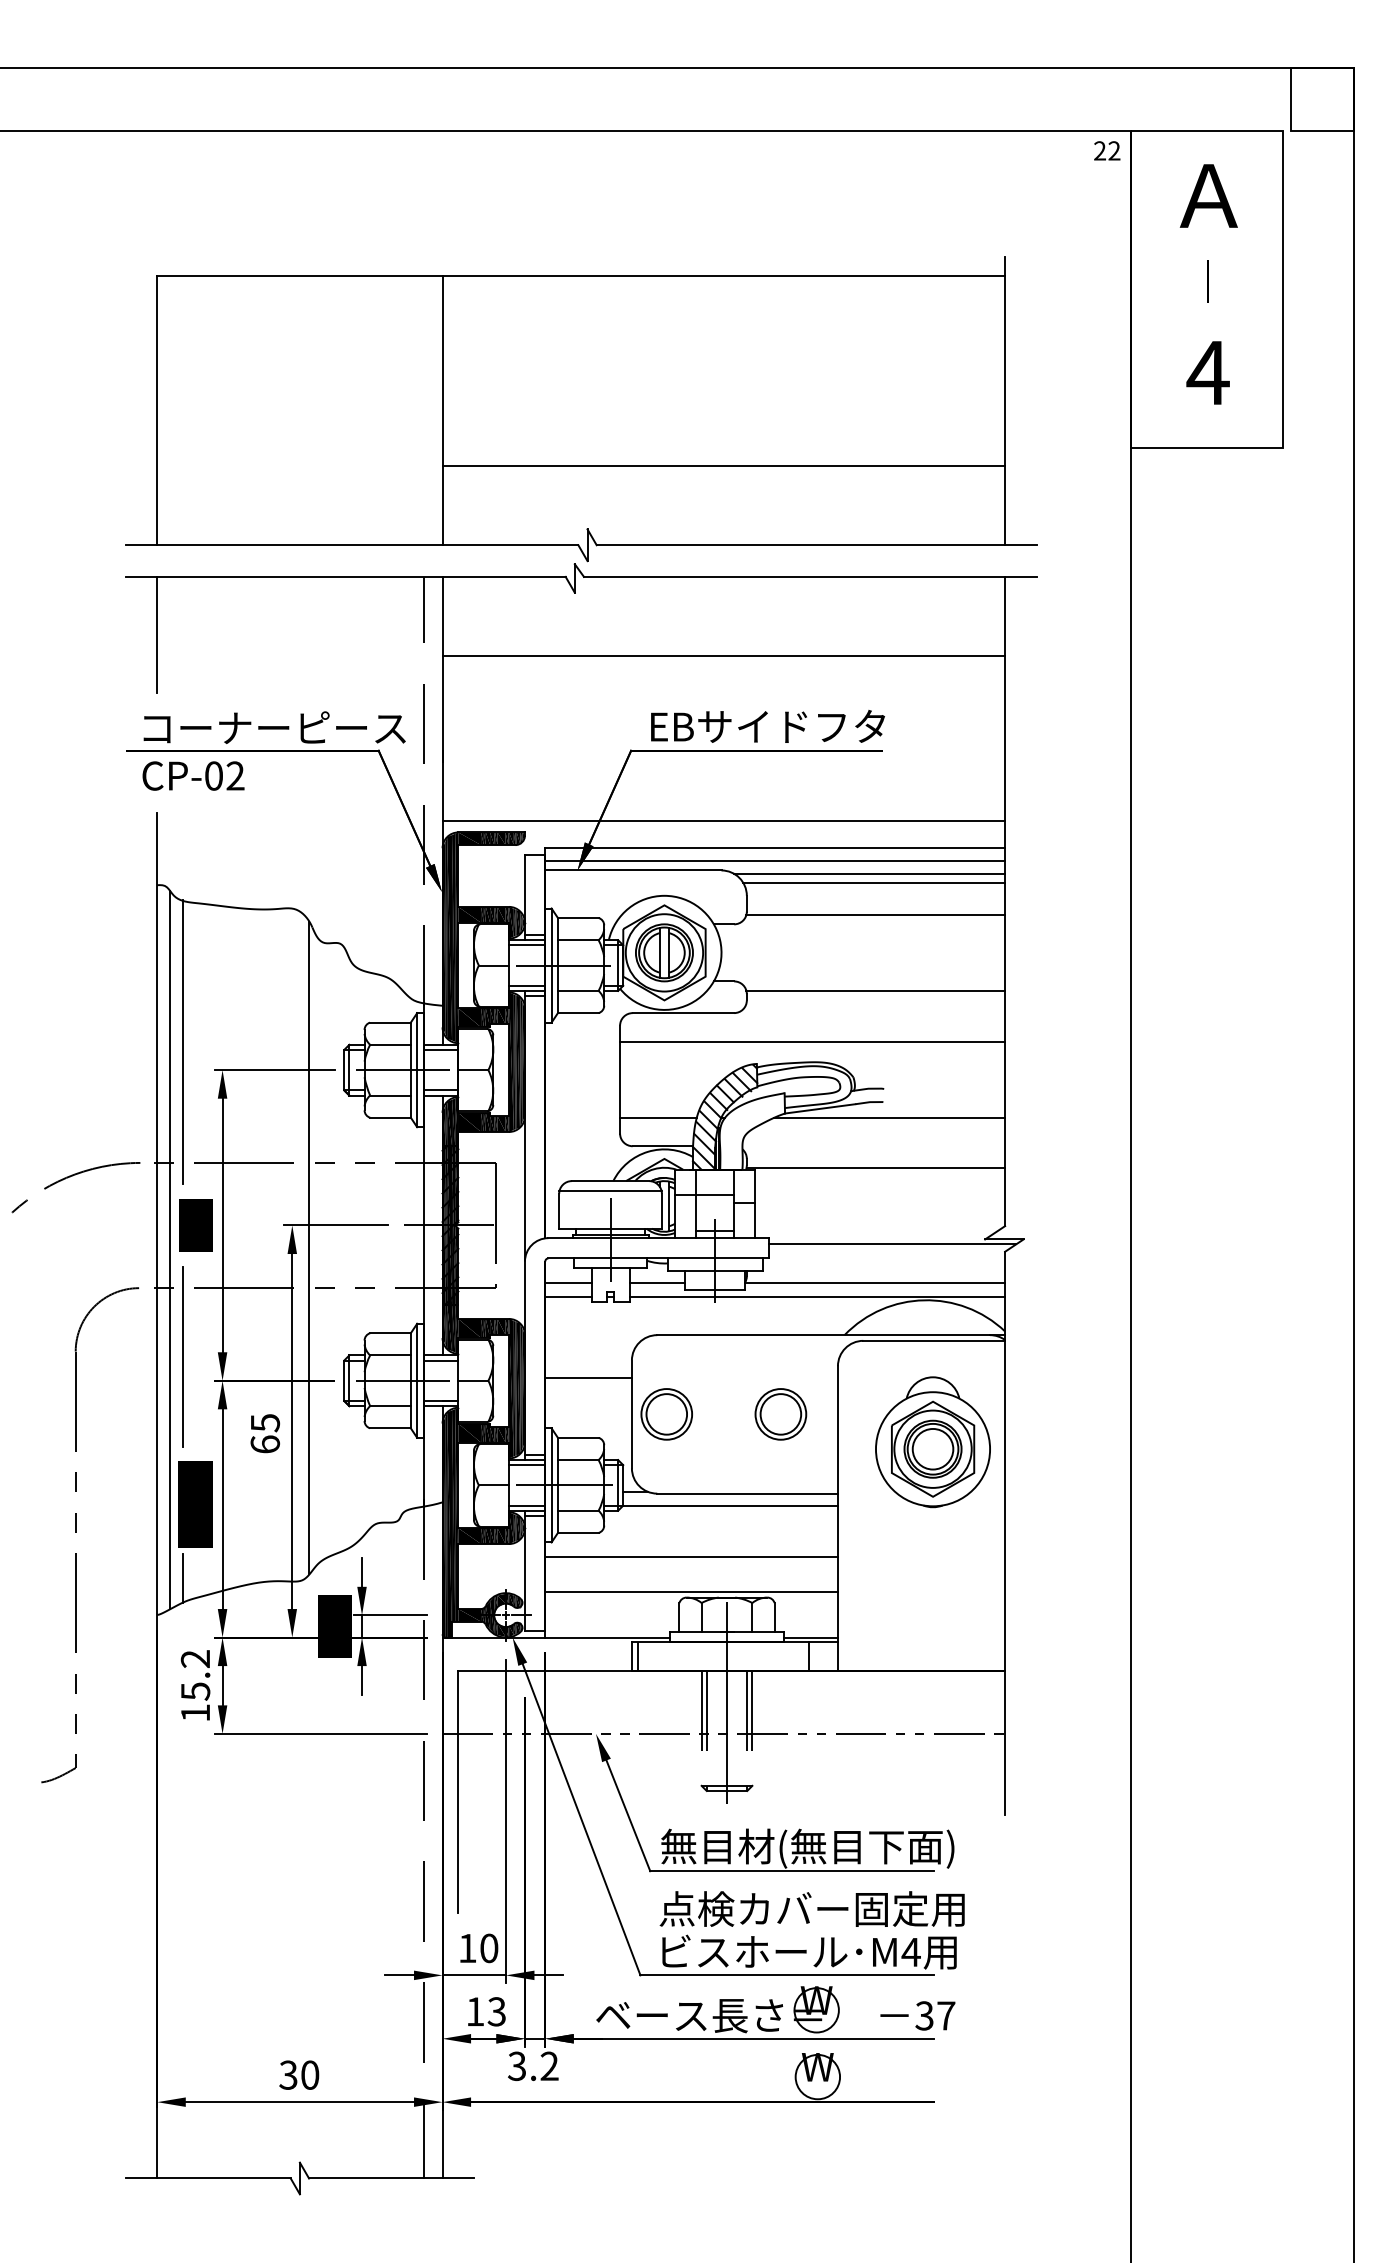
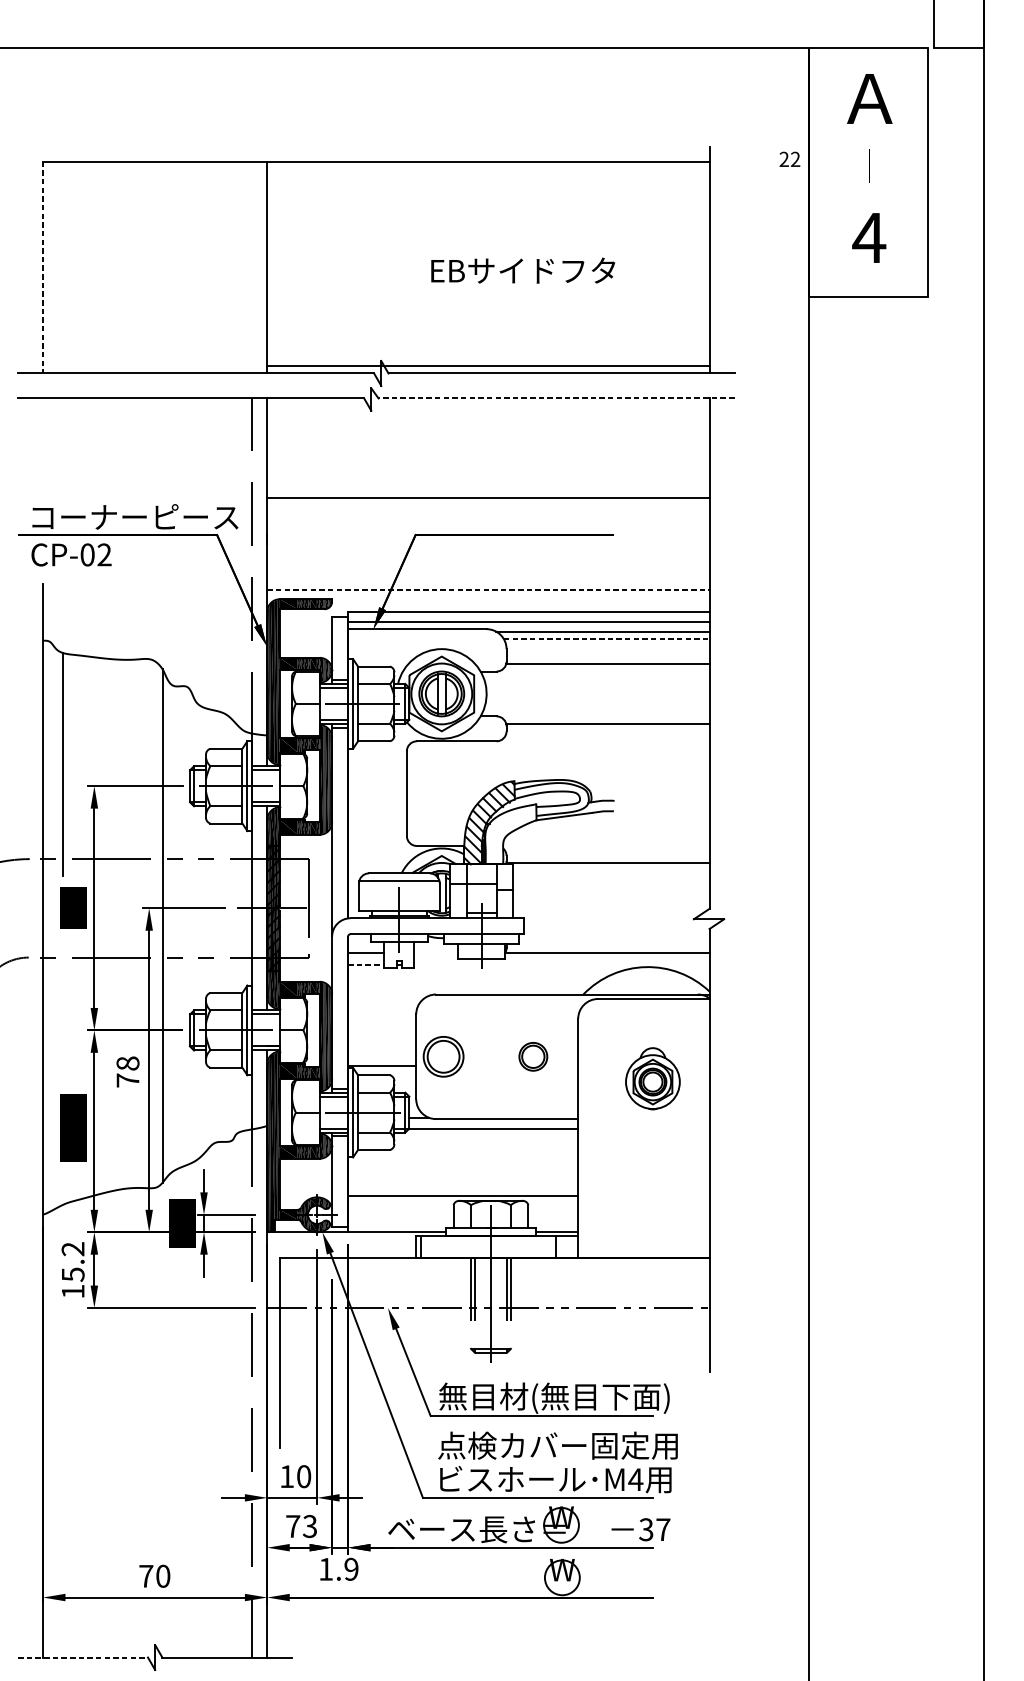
text: (1107, 150) -> (790, 159), moved
line: (157, 410) -> (43, 267), solid -> dashed
line: (723, 466) -> (488, 366), moved
line: (809, 576) -> (555, 398), solid -> dashed
line: (157, 634) -> (43, 443), removed
line: (723, 656) -> (488, 498), moved
text: (767, 726) -> (522, 270), moved
line: (724, 821) -> (488, 590), solid -> dashed
line: (874, 883) -> (606, 639), solid -> dashed
line: (812, 1041) -> (558, 763), removed
line: (658, 1117) -> (437, 823), removed
line: (889, 1117) -> (618, 823), removed
line: (892, 1244) -> (621, 923), removed
line: (169, 1249) -> (52, 927), removed
line: (657, 1282) -> (436, 953), removed
line: (568, 1297) -> (366, 964), solid -> dashed
line: (817, 1297) -> (562, 964), removed
line: (182, 1356) -> (62, 1011), removed
line: (588, 1377) -> (382, 1065), moved
part: (780, 1414) -> (533, 1056), size x0.7
text: (265, 1433) -> (128, 1071), 65 -> 78
part: (932, 1442) -> (652, 1078), size x0.6
line: (691, 1557) -> (463, 1169), removed
line: (182, 1578) -> (62, 1185), removed
text: (475, 2011) -> (293, 1526), 13 -> 73
text: (533, 2066) -> (338, 1569), 3.2 -> 1.9
text: (288, 2074) -> (146, 1575), 30 -> 70
line: (208, 2178) -> (83, 1657), solid -> dashed

